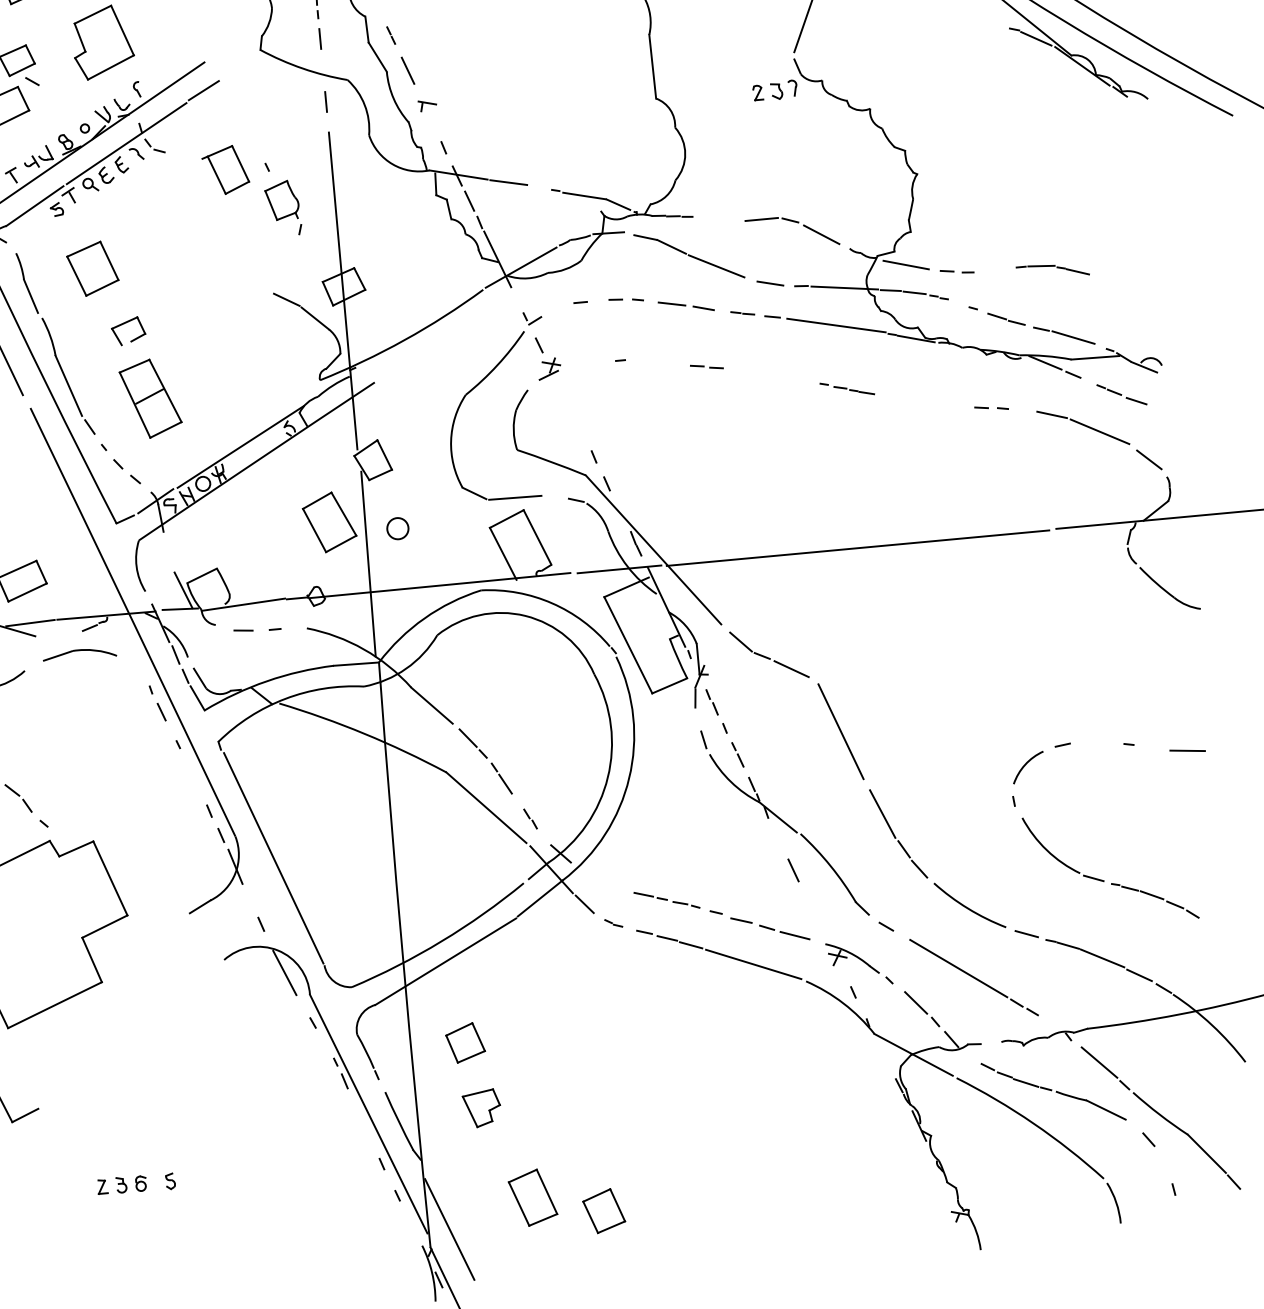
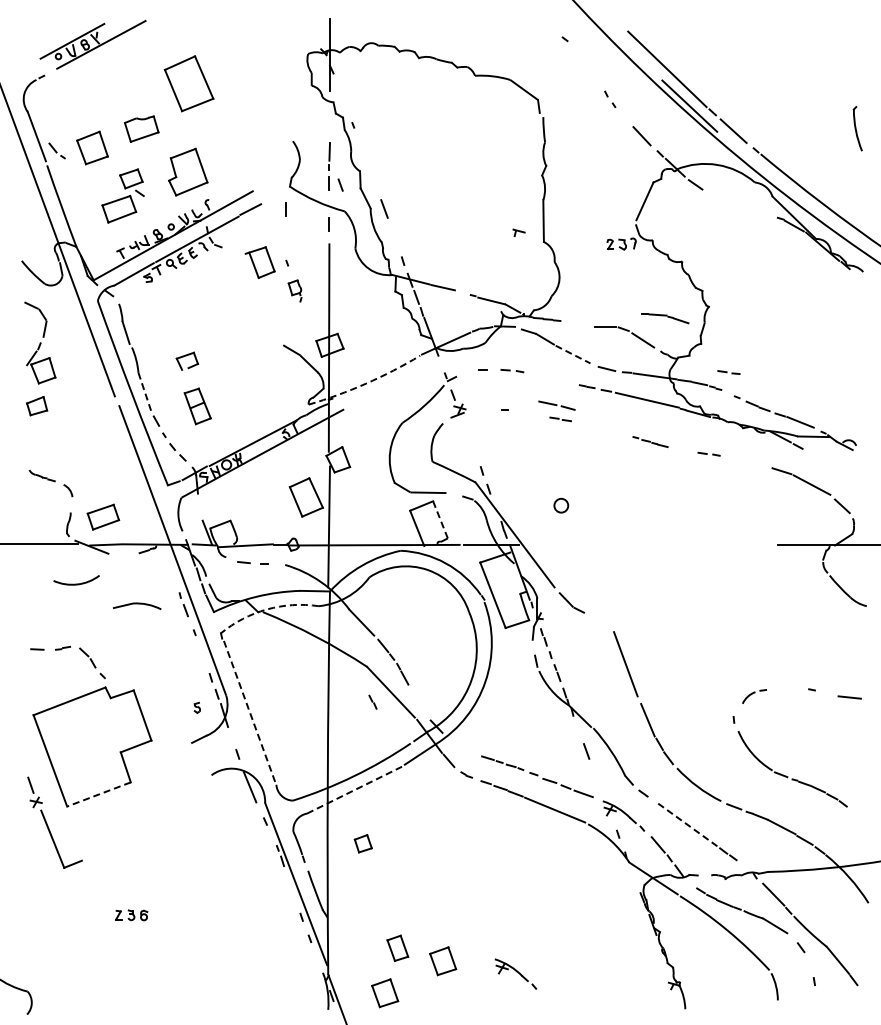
line: (390, 34) -> (340, 184), moved
line: (256, 85) -> (285, 209), added
part: (426, 105) -> (518, 232), moved
part: (282, 207) -> (294, 290), size x0.6
line: (905, 265) -> (695, 365), removed
line: (717, 266) -> (573, 354), solid -> dashed
part: (92, 268) -> (167, 318), removed
part: (1053, 270) -> (665, 318), moved
line: (685, 306) -> (556, 405), moved
arc: (405, 339) -> (366, 383), solid -> dashed
line: (69, 386) -> (145, 393), solid -> dashed
part: (1121, 393) -> (828, 461), removed
part: (150, 398) -> (197, 406), size x0.7
part: (990, 407) -> (708, 453), moved
circle: (398, 528) -> (561, 505), moved
line: (537, 536) -> (440, 519), solid -> dashed
line: (857, 548) -> (647, 546), removed
part: (78, 653) -> (136, 605), moved
line: (791, 668) -> (597, 620), removed
arc: (286, 698) -> (267, 609), solid -> dashed
part: (1042, 762) -> (754, 696), size x0.6
line: (529, 817) -> (372, 701), moved
line: (273, 858) -> (249, 712), solid -> dashed
line: (445, 961) -> (355, 789), solid -> dashed
line: (959, 969) -> (688, 825), solid -> dashed
line: (54, 1005) -> (98, 794), solid -> dashed
part: (465, 1042) -> (363, 843), size x0.7
part: (481, 1108) -> (369, 887), removed
part: (169, 1181) -> (196, 707), moved
part: (532, 1198) -> (397, 948), size x0.7
part: (716, 1219) -> (515, 973), added
line: (449, 1228) -> (341, 963), removed
part: (520, 1268) -> (385, 993), added

